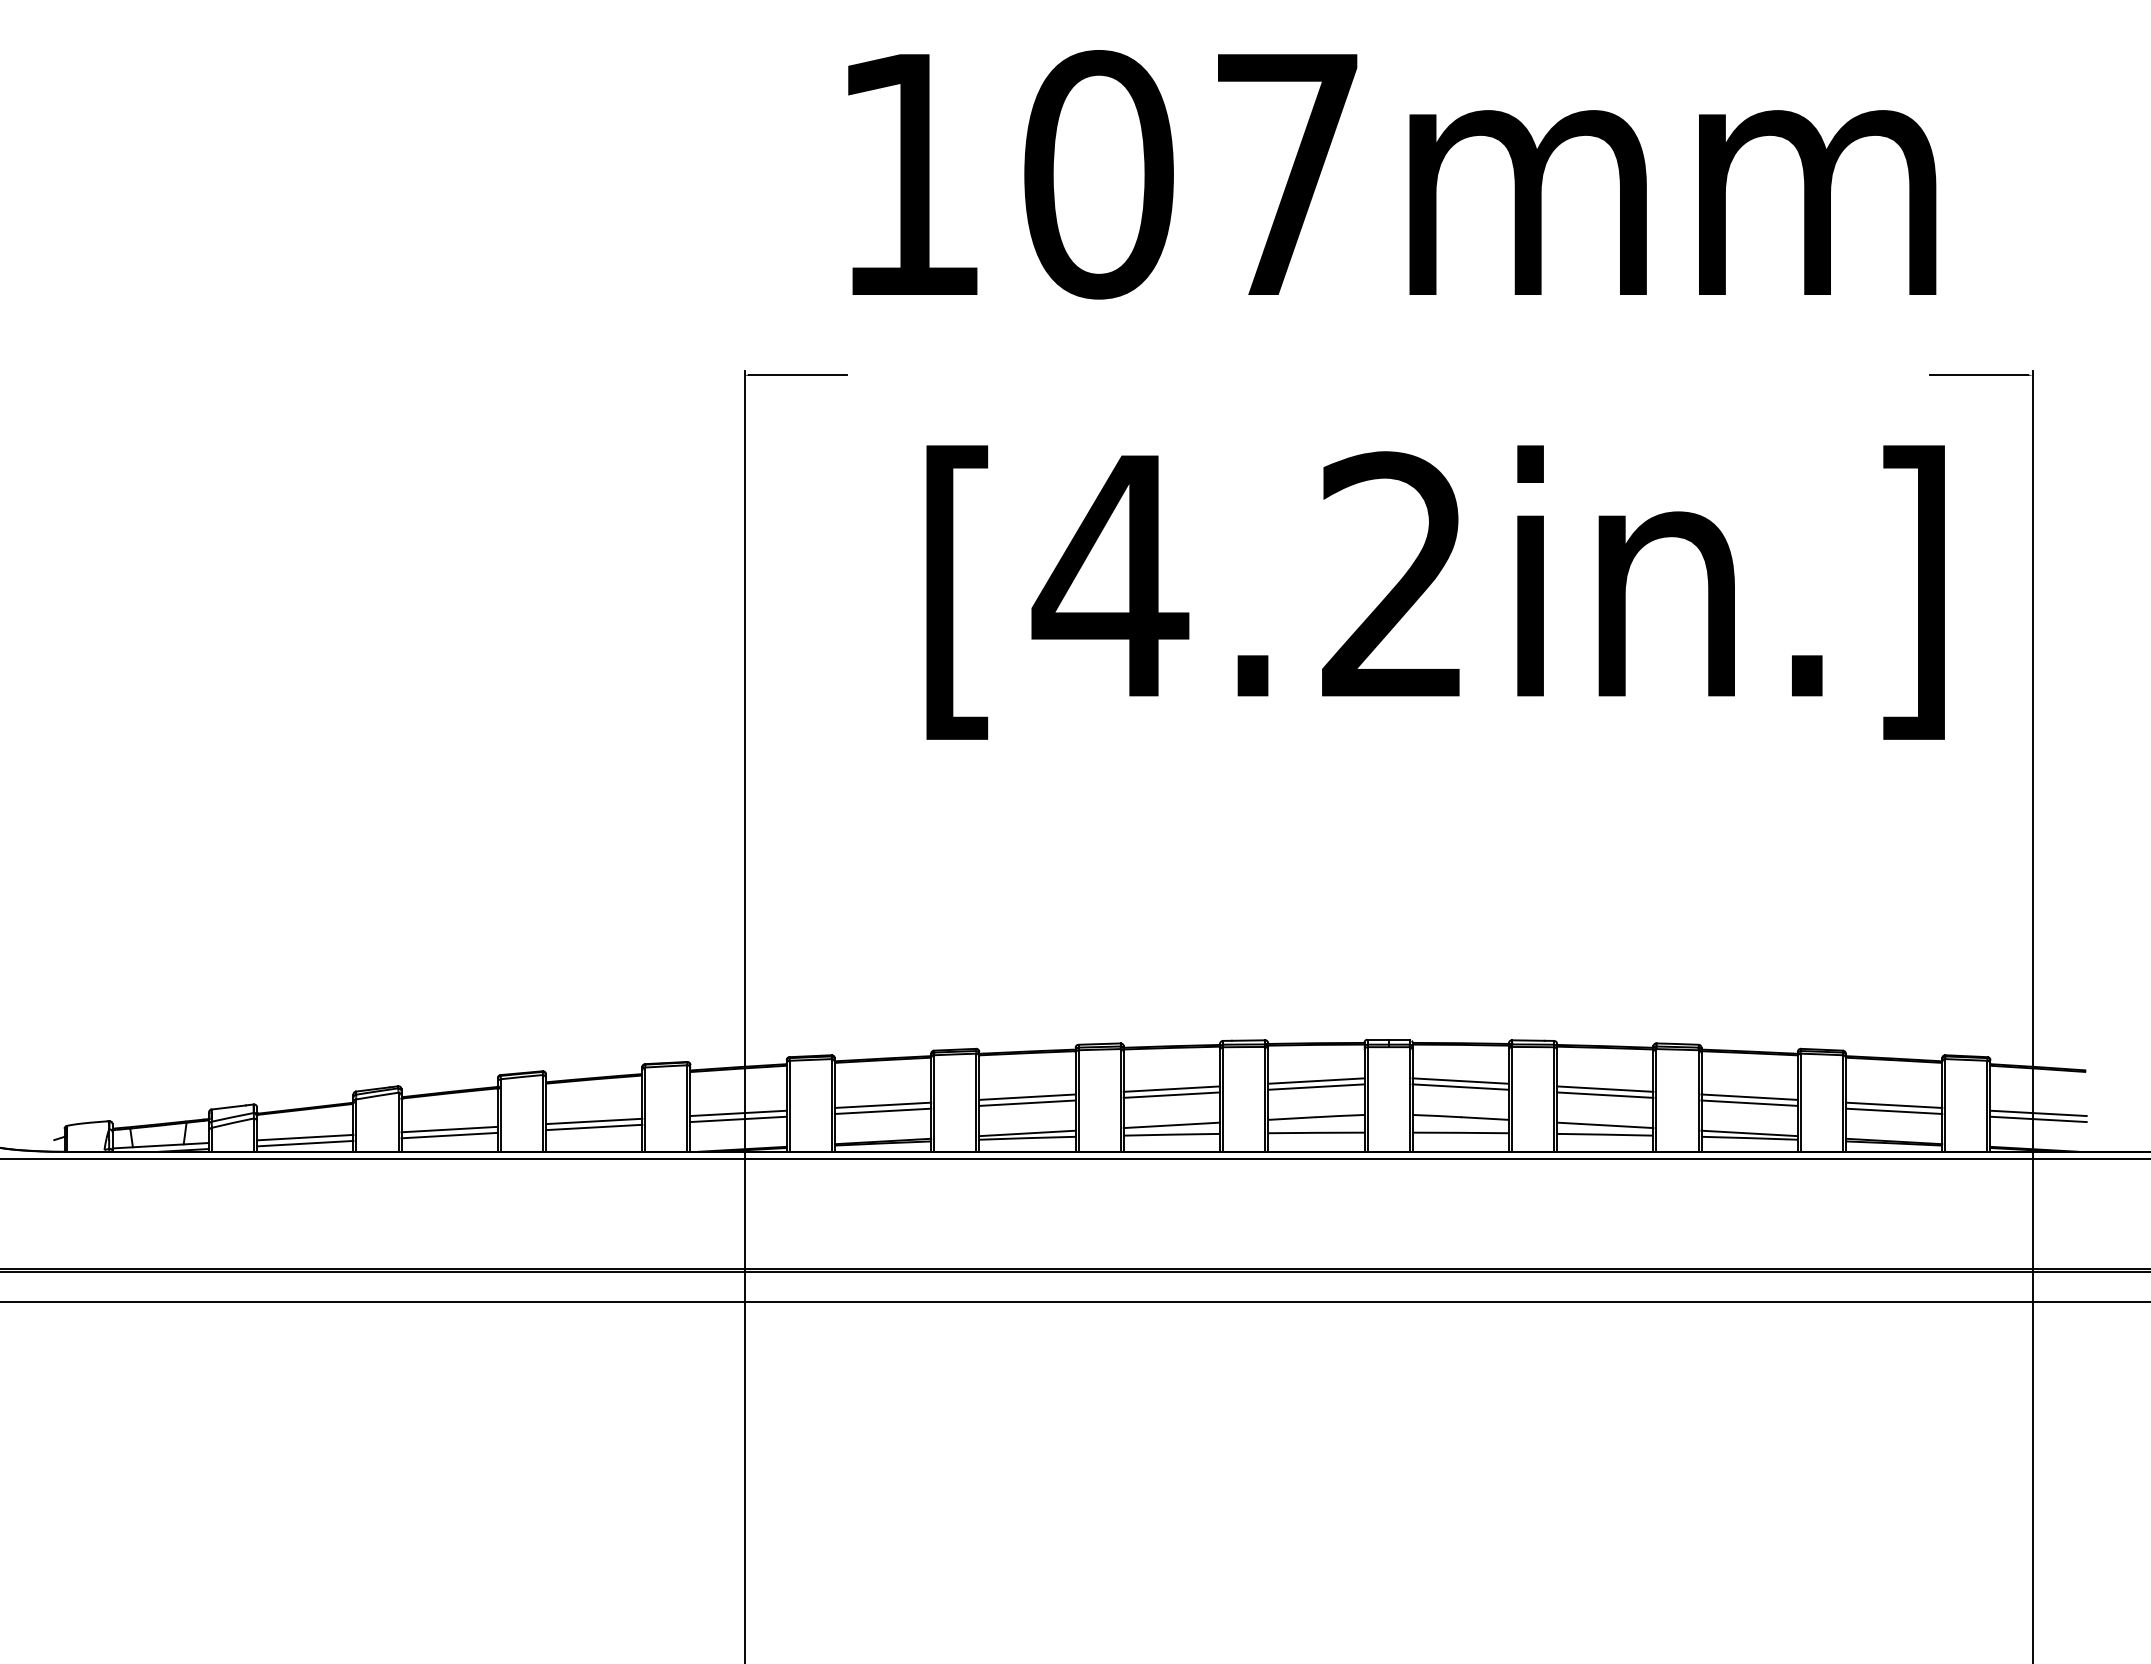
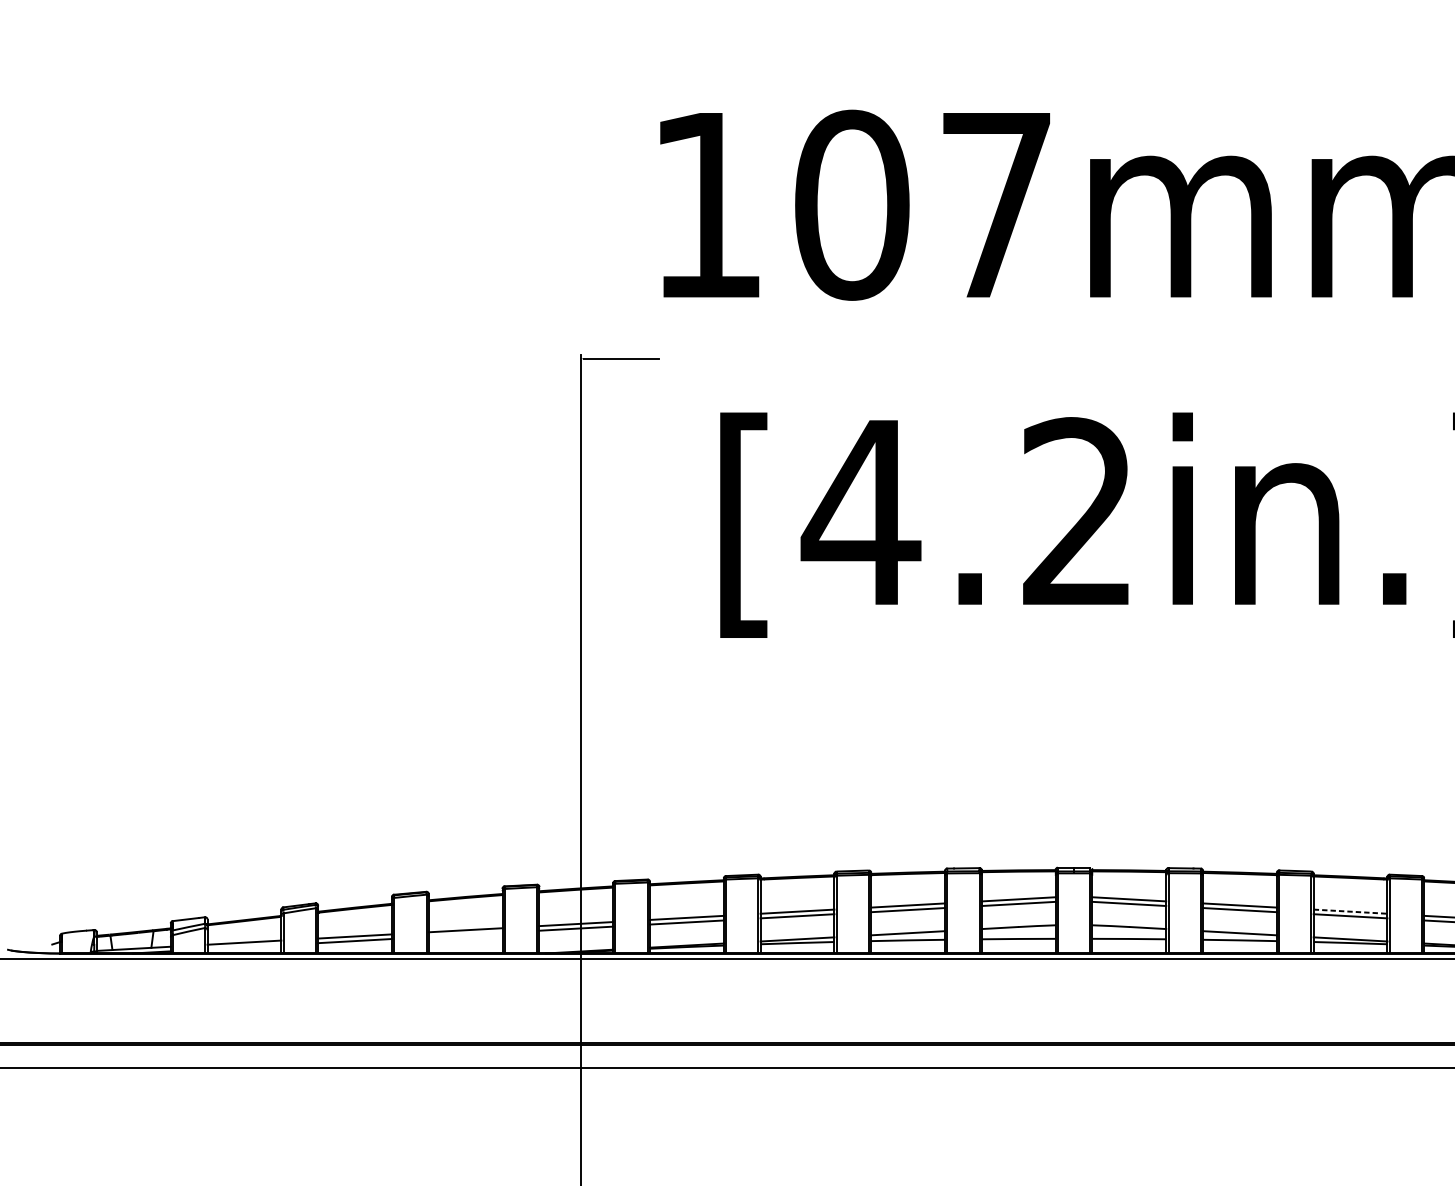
line: (1750, 1097) -> (1351, 911), solid -> dashed
line: (594, 1127) -> (465, 934), removed
line: (305, 1143) -> (244, 947), removed

